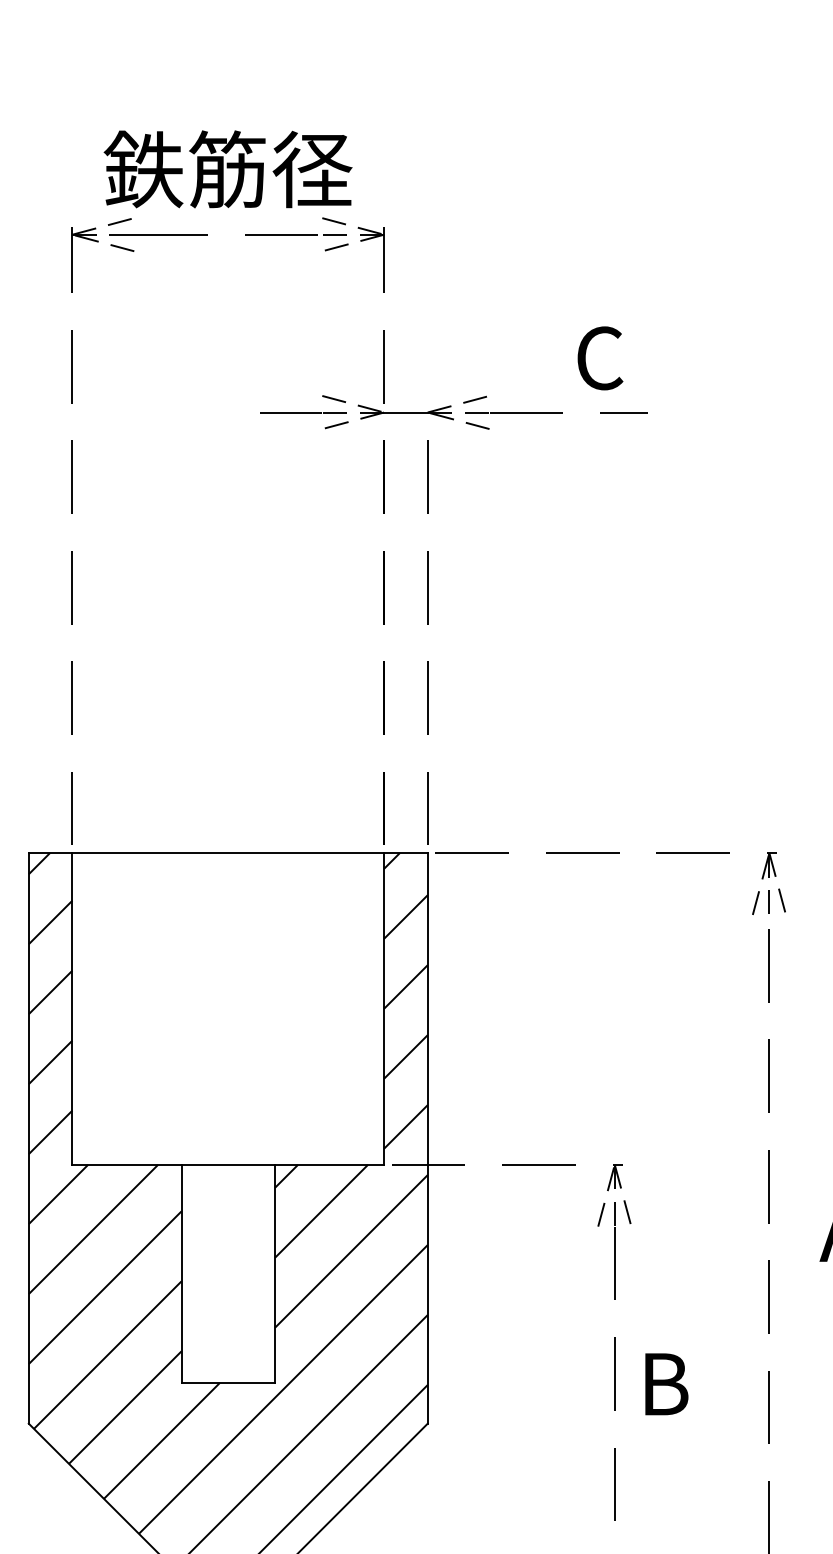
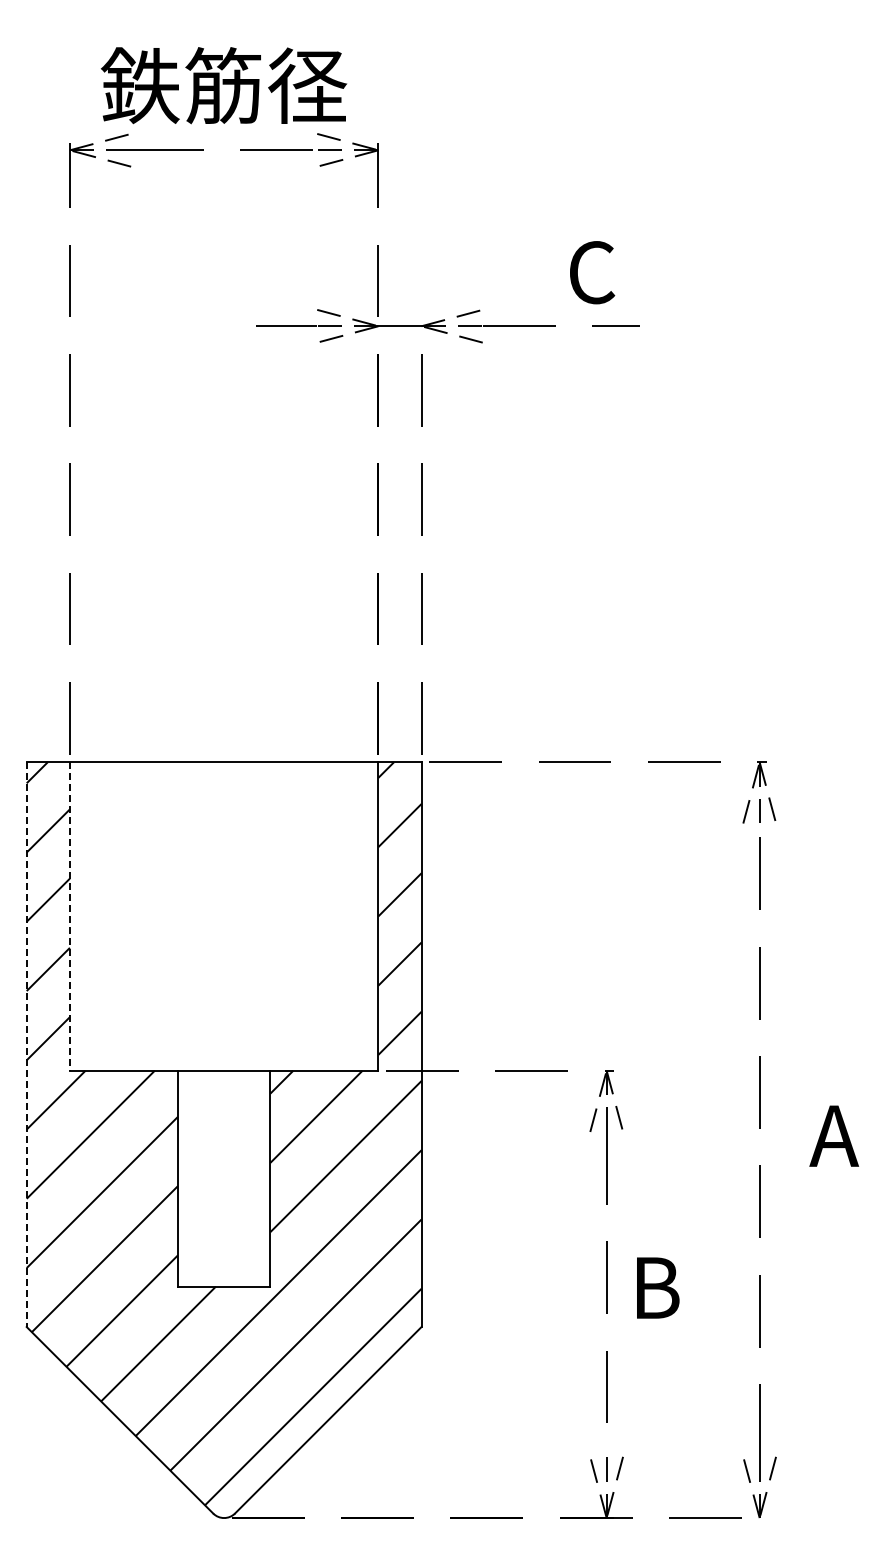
line: (72, 1009) -> (69, 917), solid -> dashed
line: (28, 1139) -> (26, 1045), solid -> dashed

